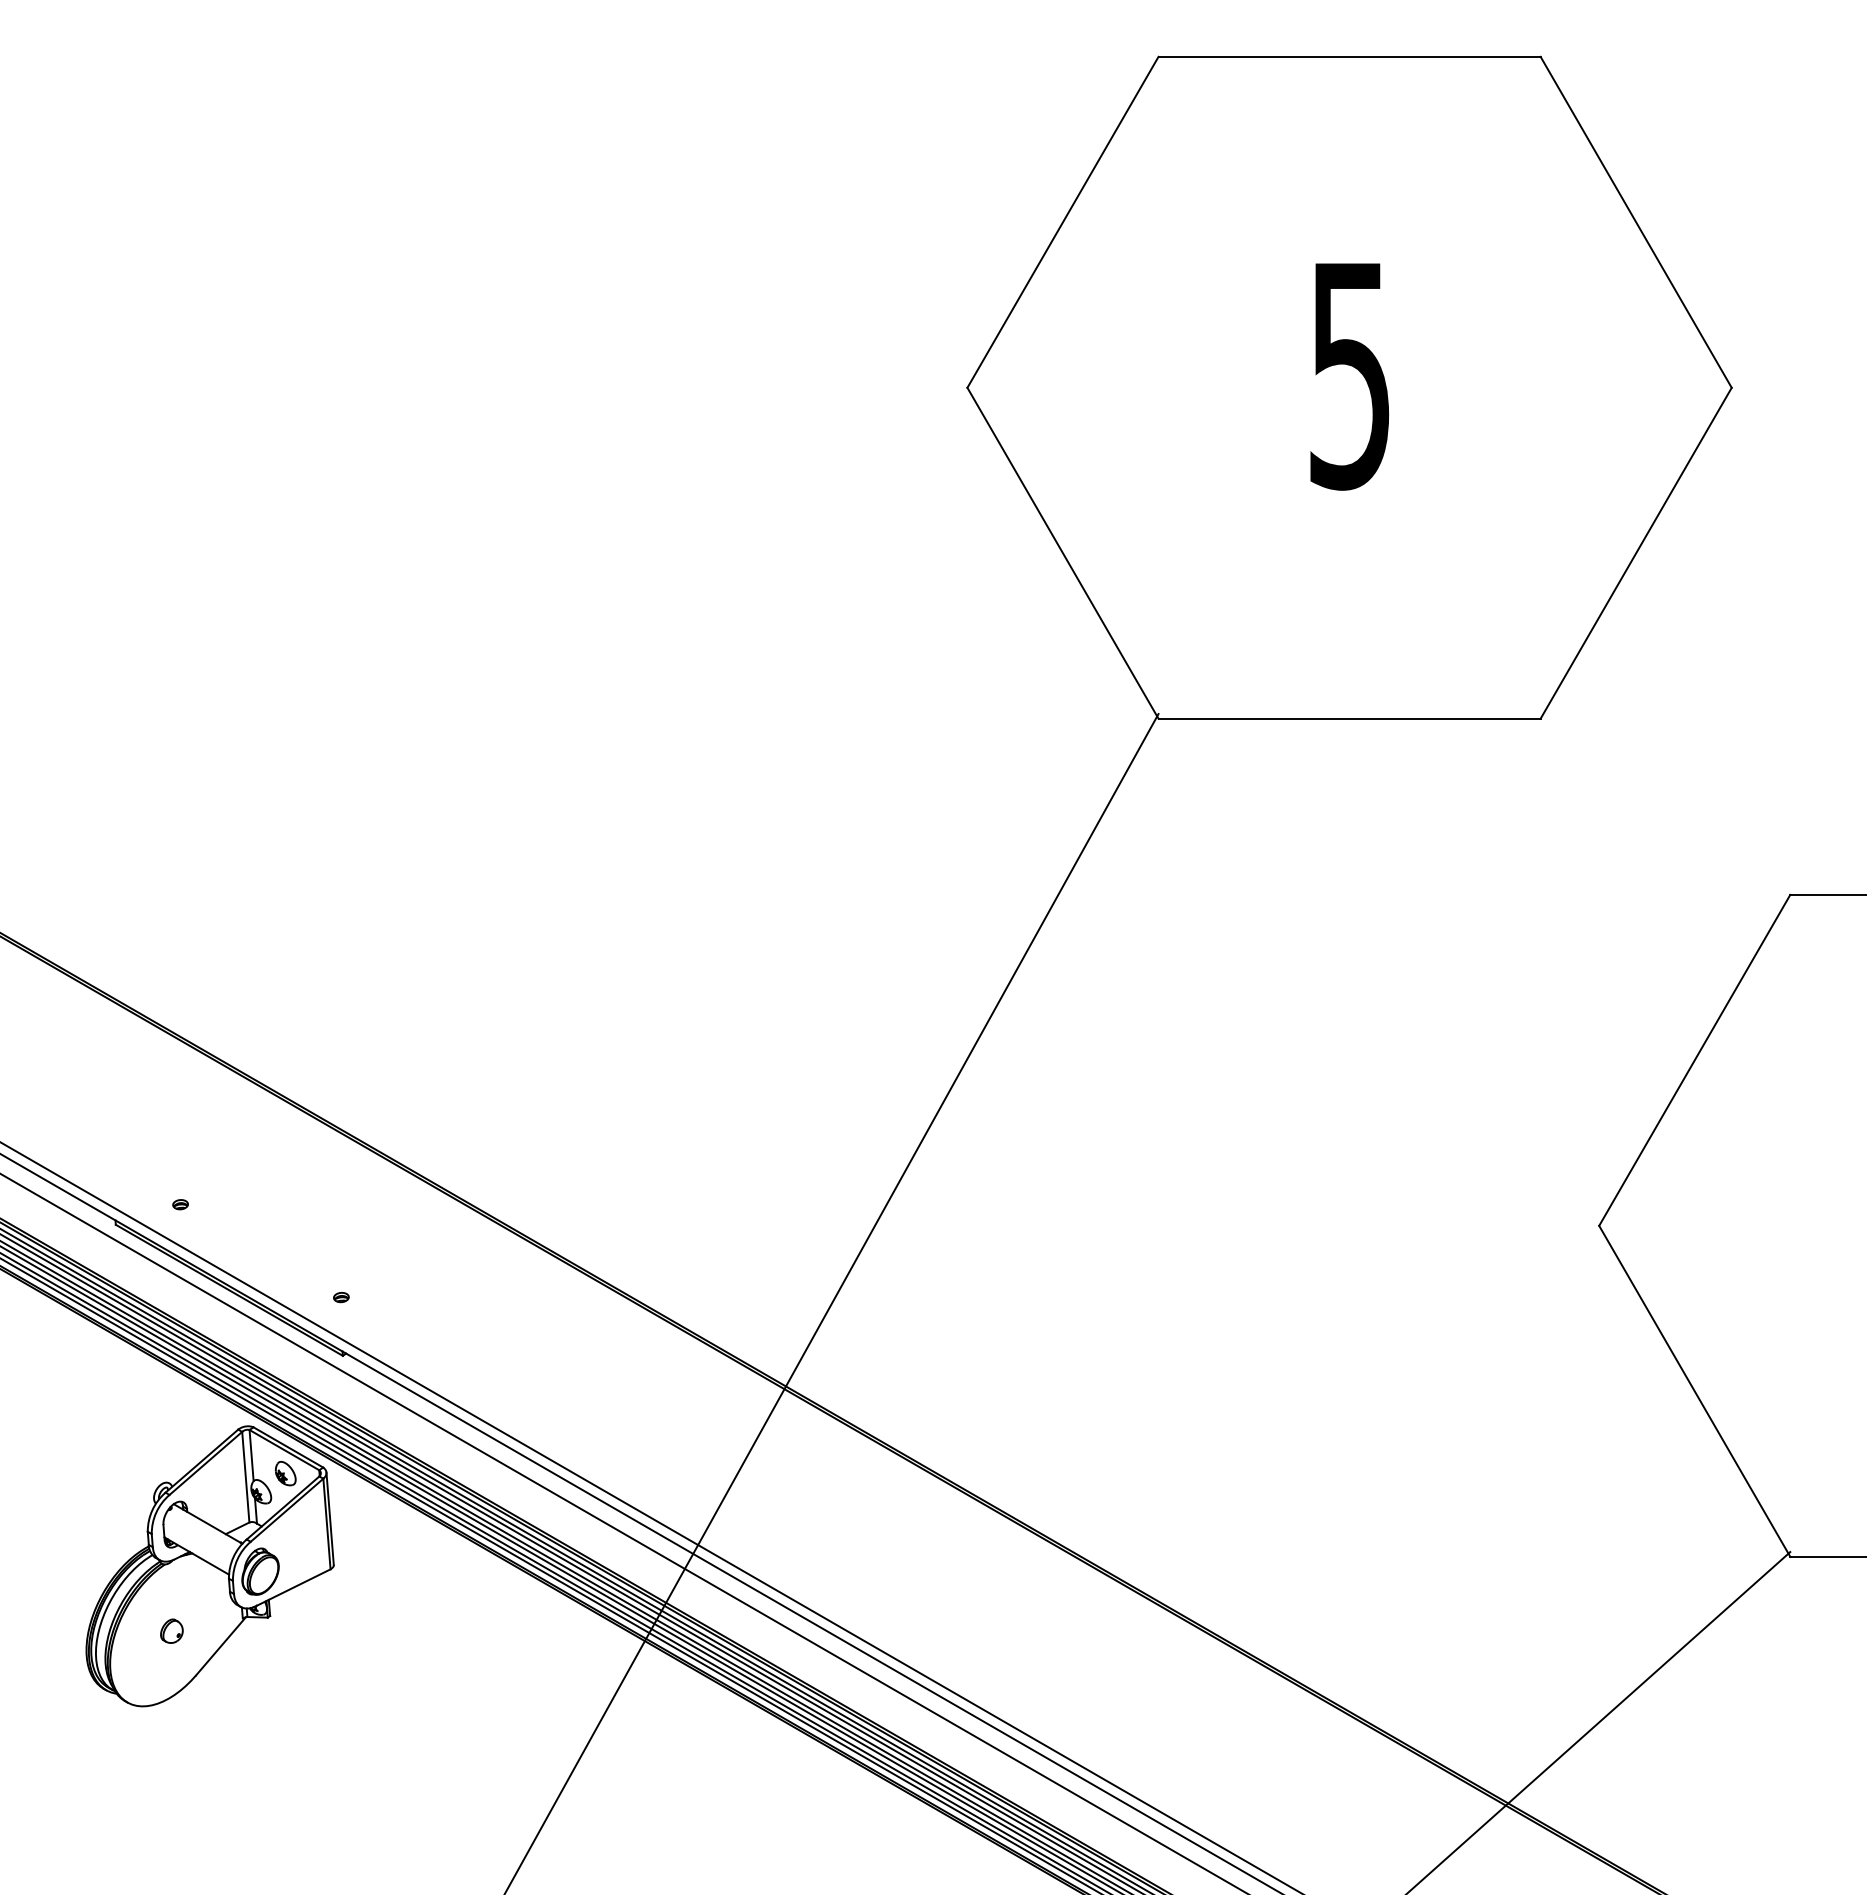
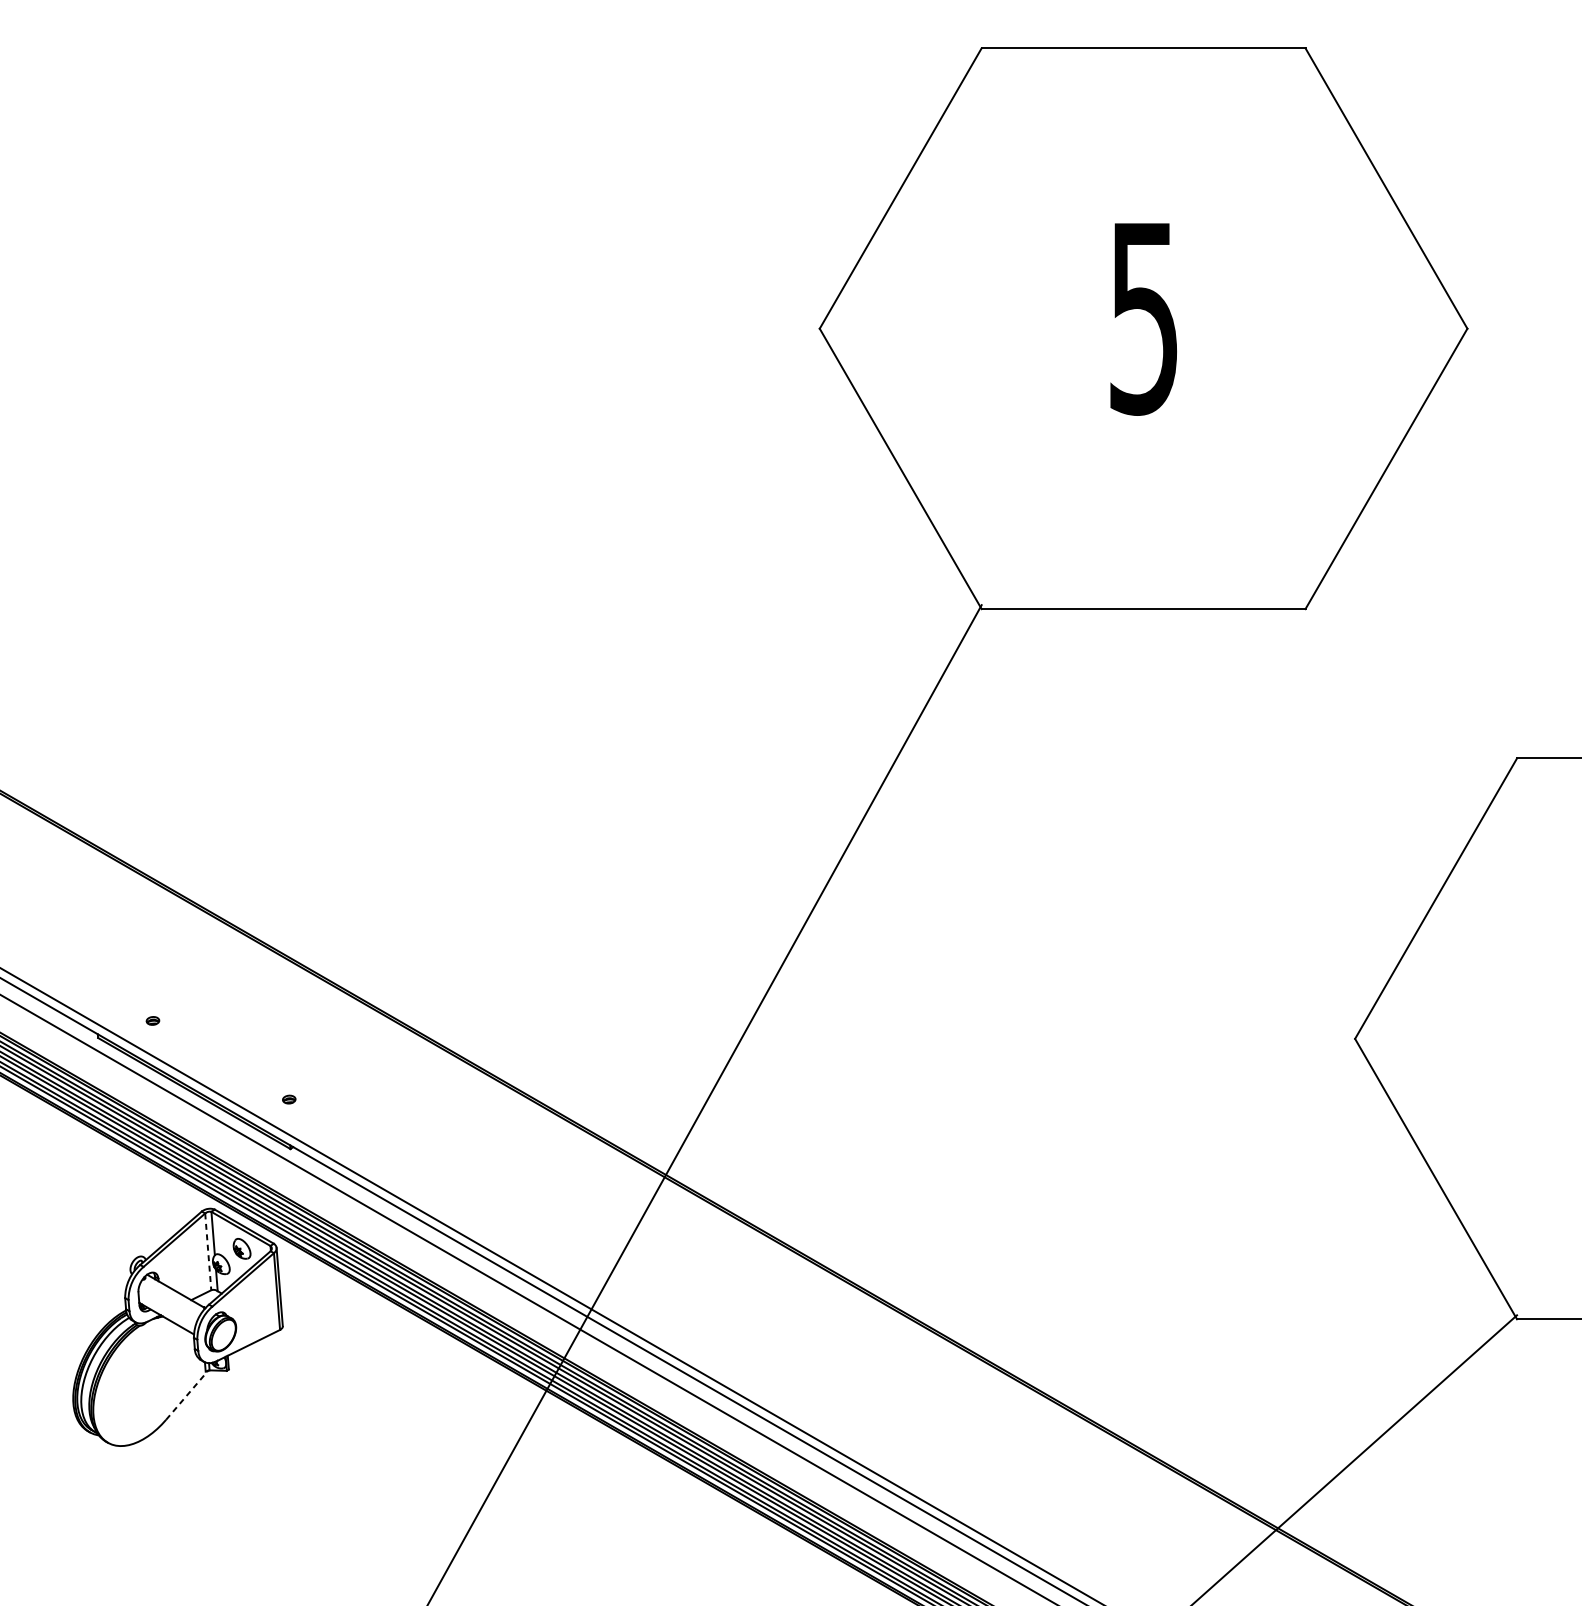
line: (245, 1477) -> (207, 1252), solid -> dashed
part: (171, 1630) -> (145, 1381), removed
line: (221, 1645) -> (187, 1394), solid -> dashed

